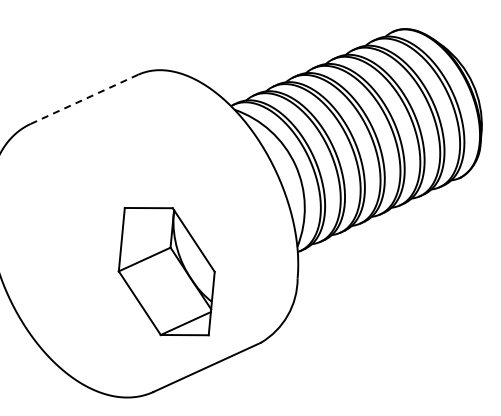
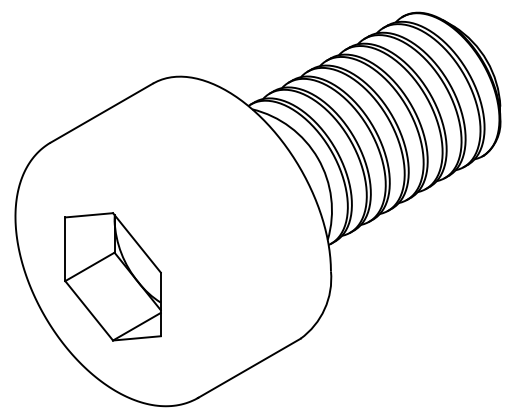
line: (84, 99) -> (101, 113), dashed -> solid
part: (166, 271) -> (112, 276), moved

